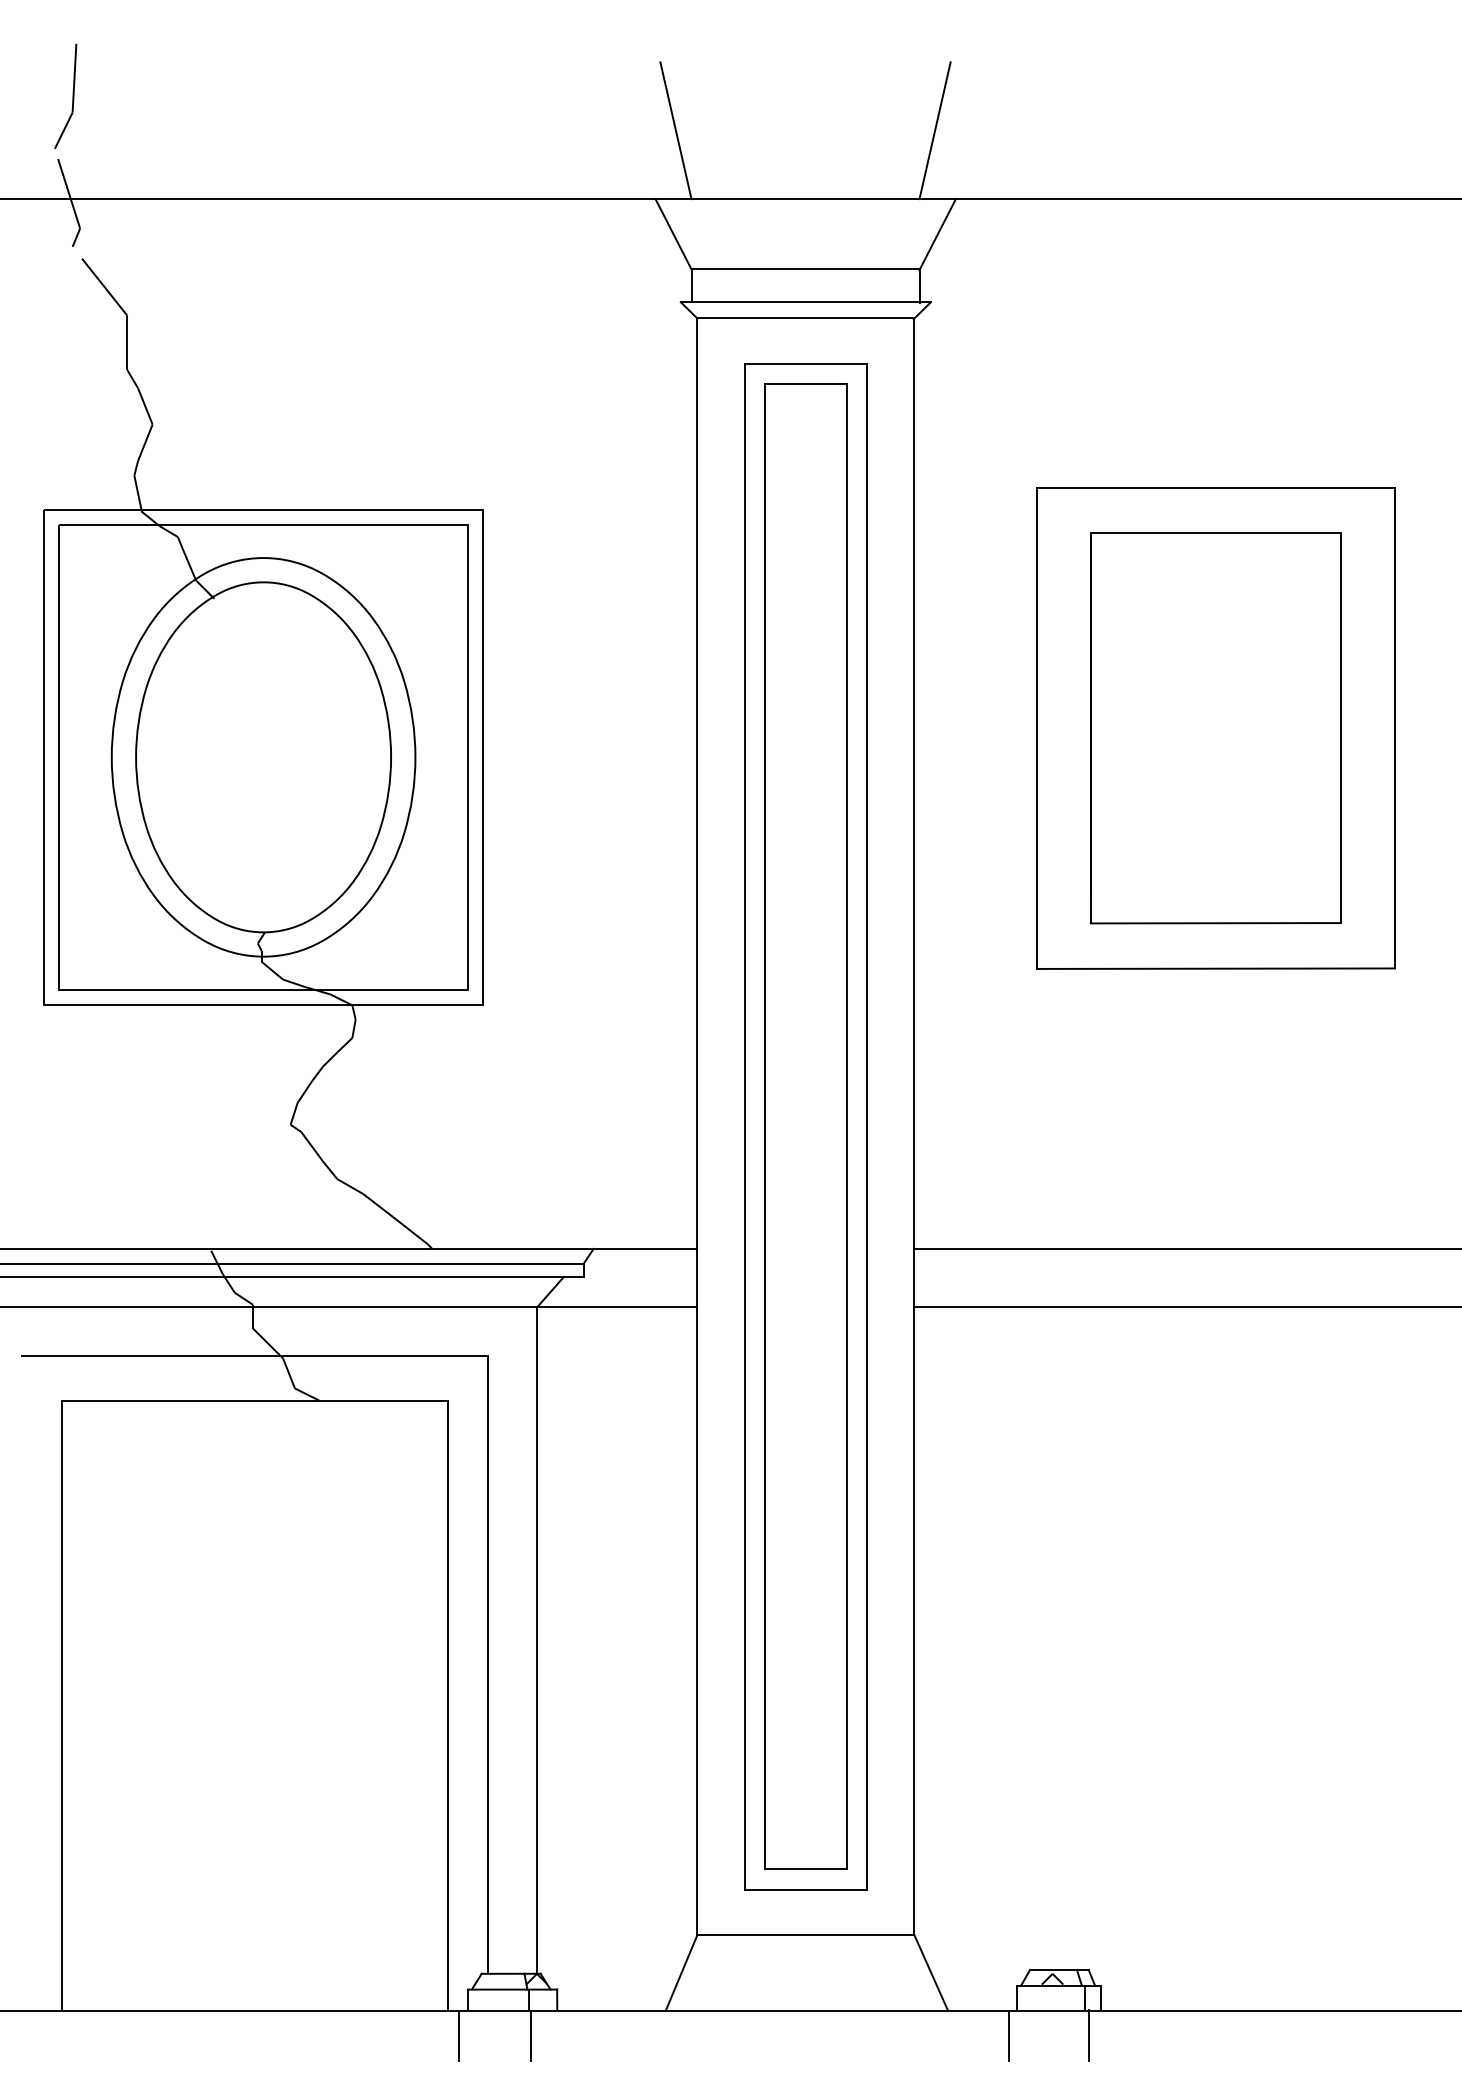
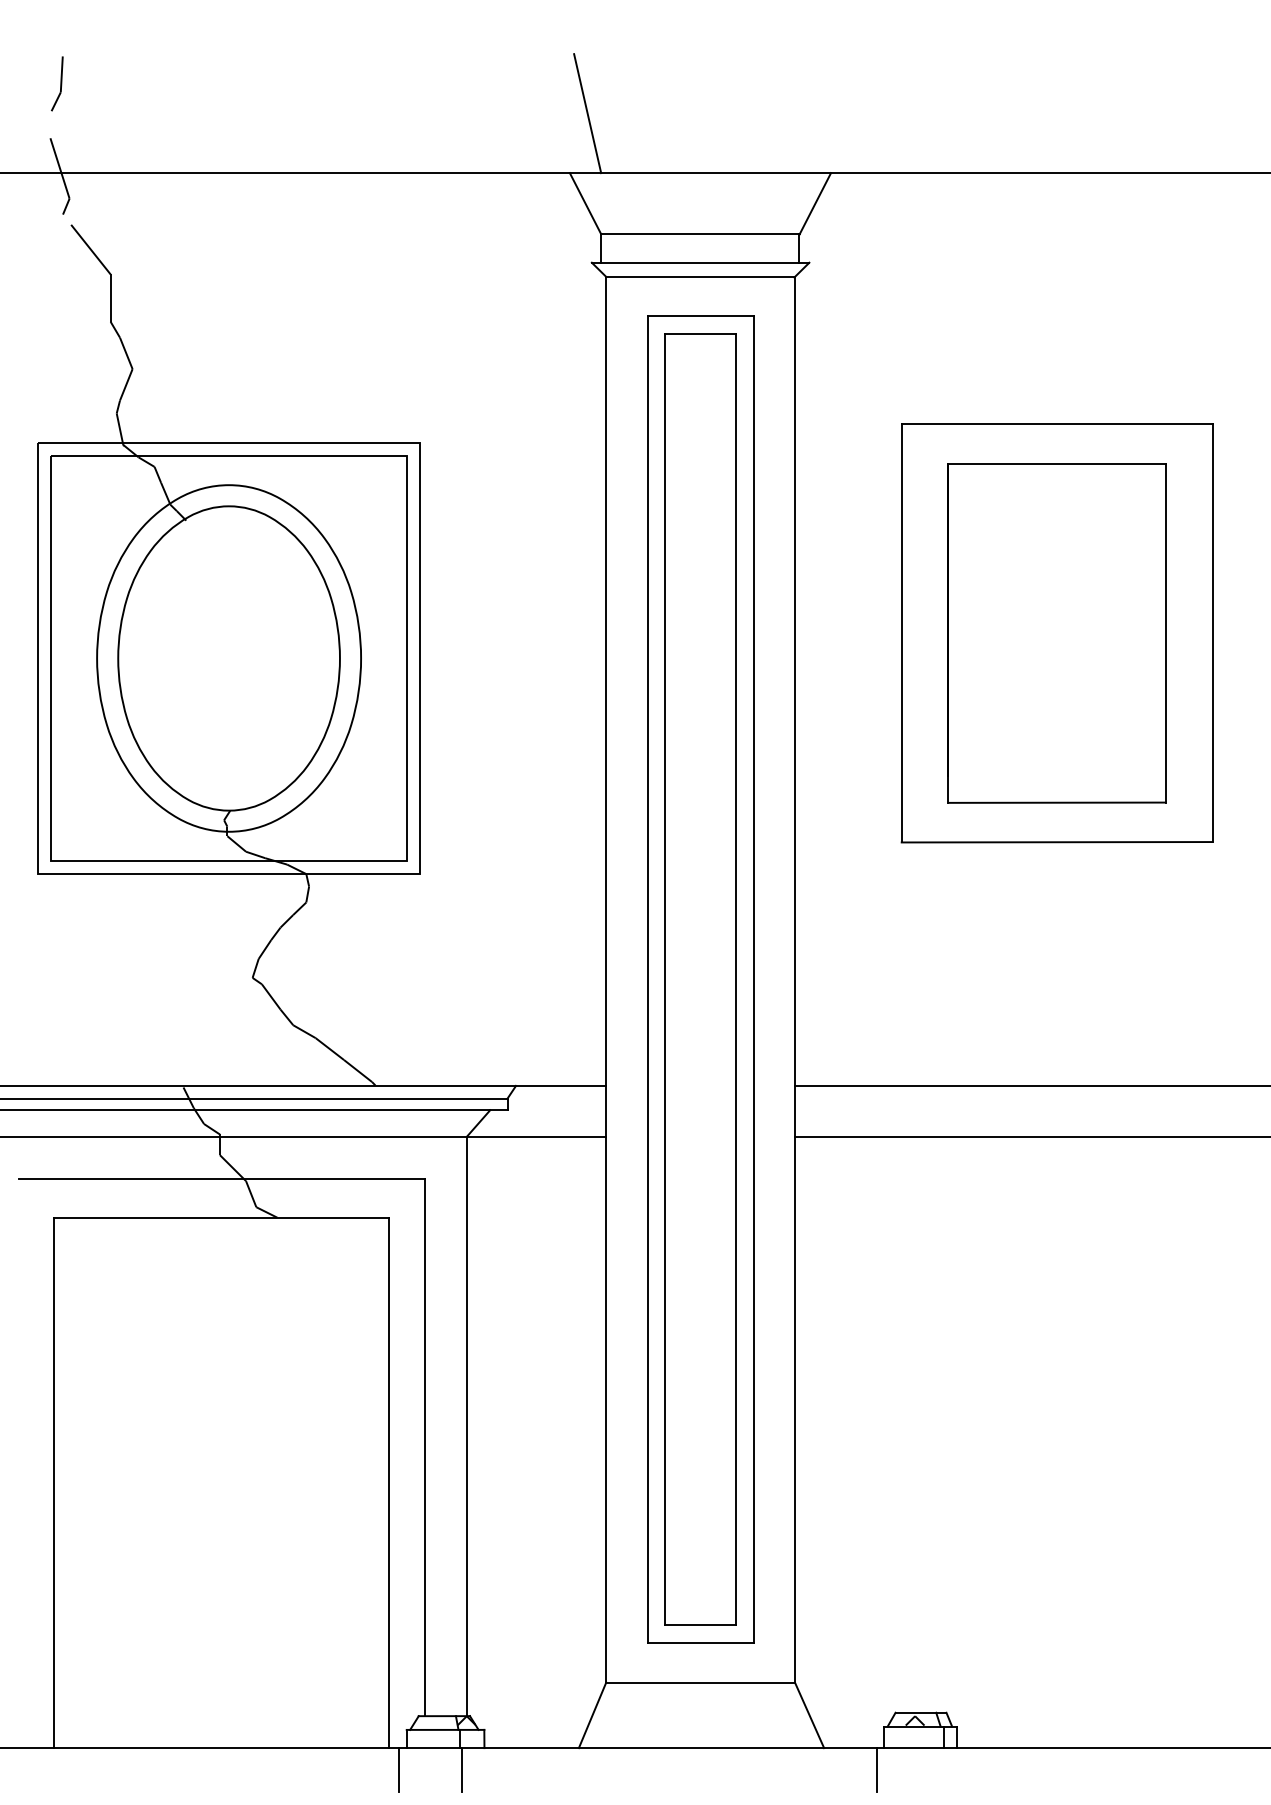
part: (66, 96) -> (57, 83), size x0.6
line: (934, 130) -> (812, 113), removed
line: (1088, 2035) -> (946, 1769), removed

